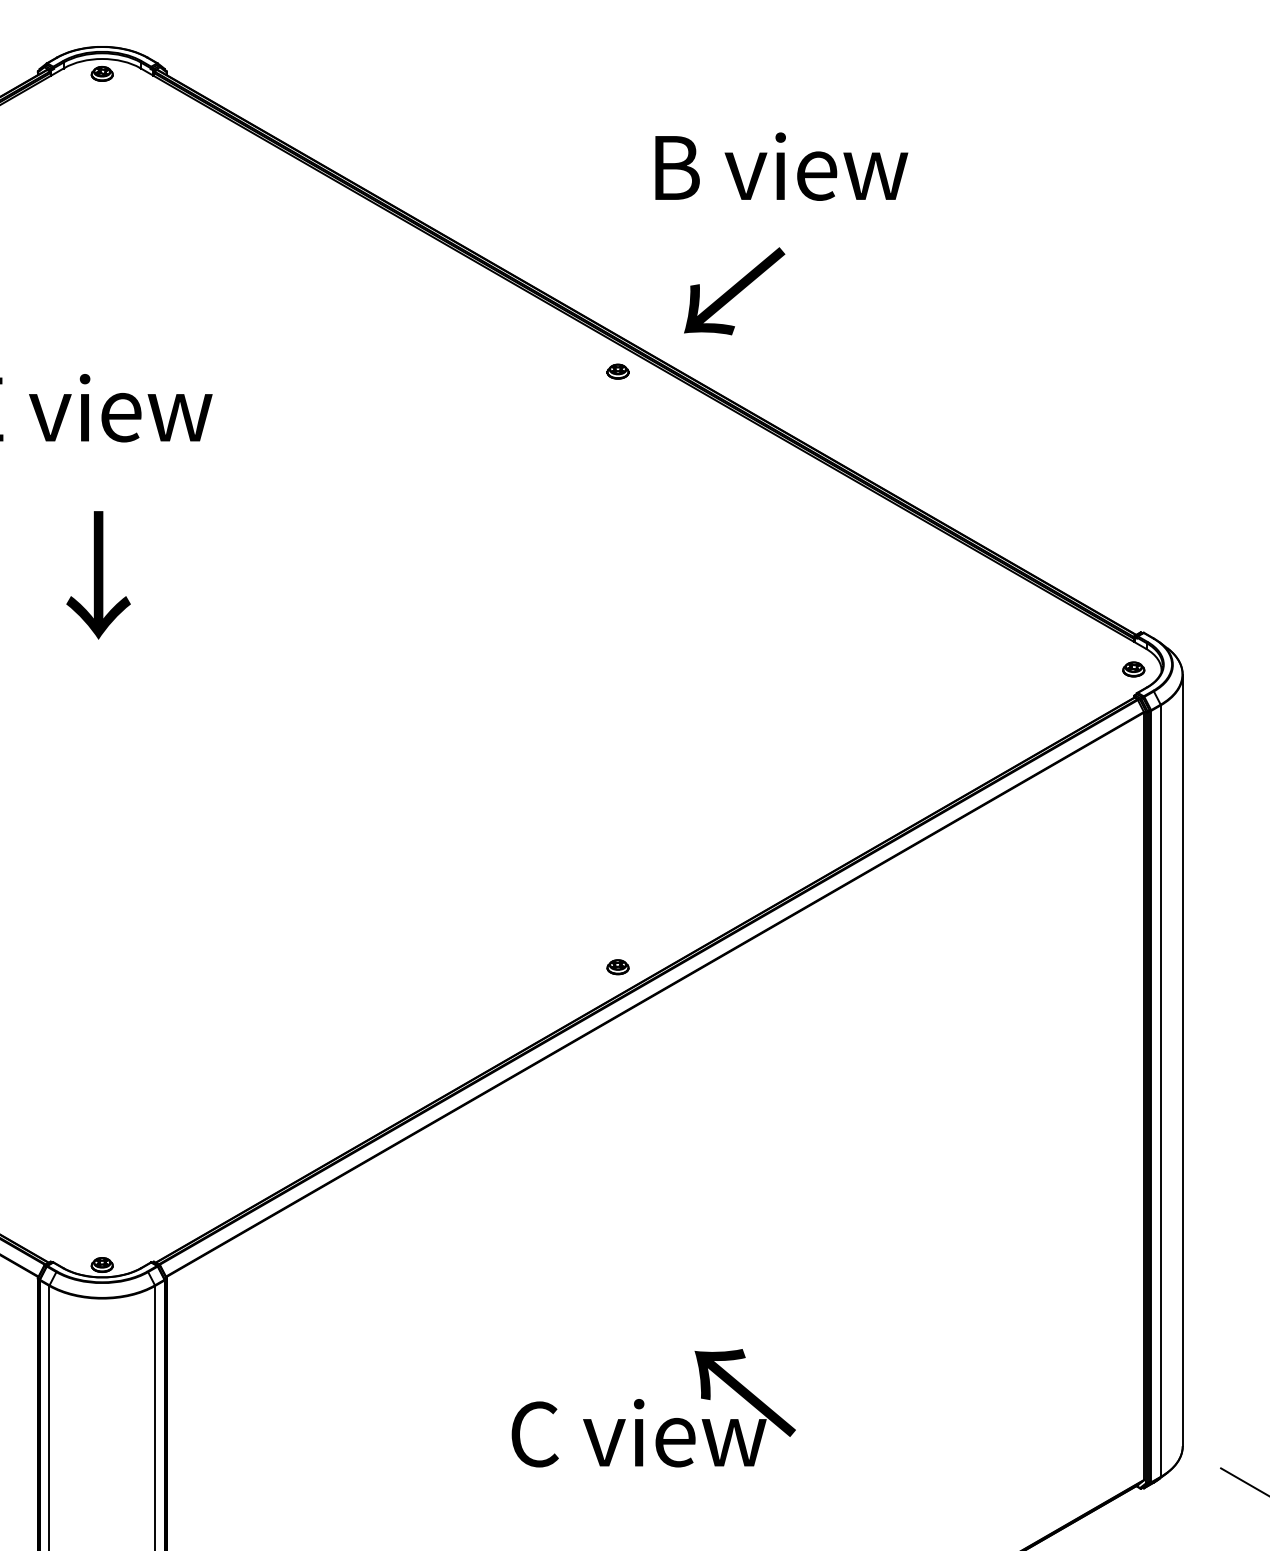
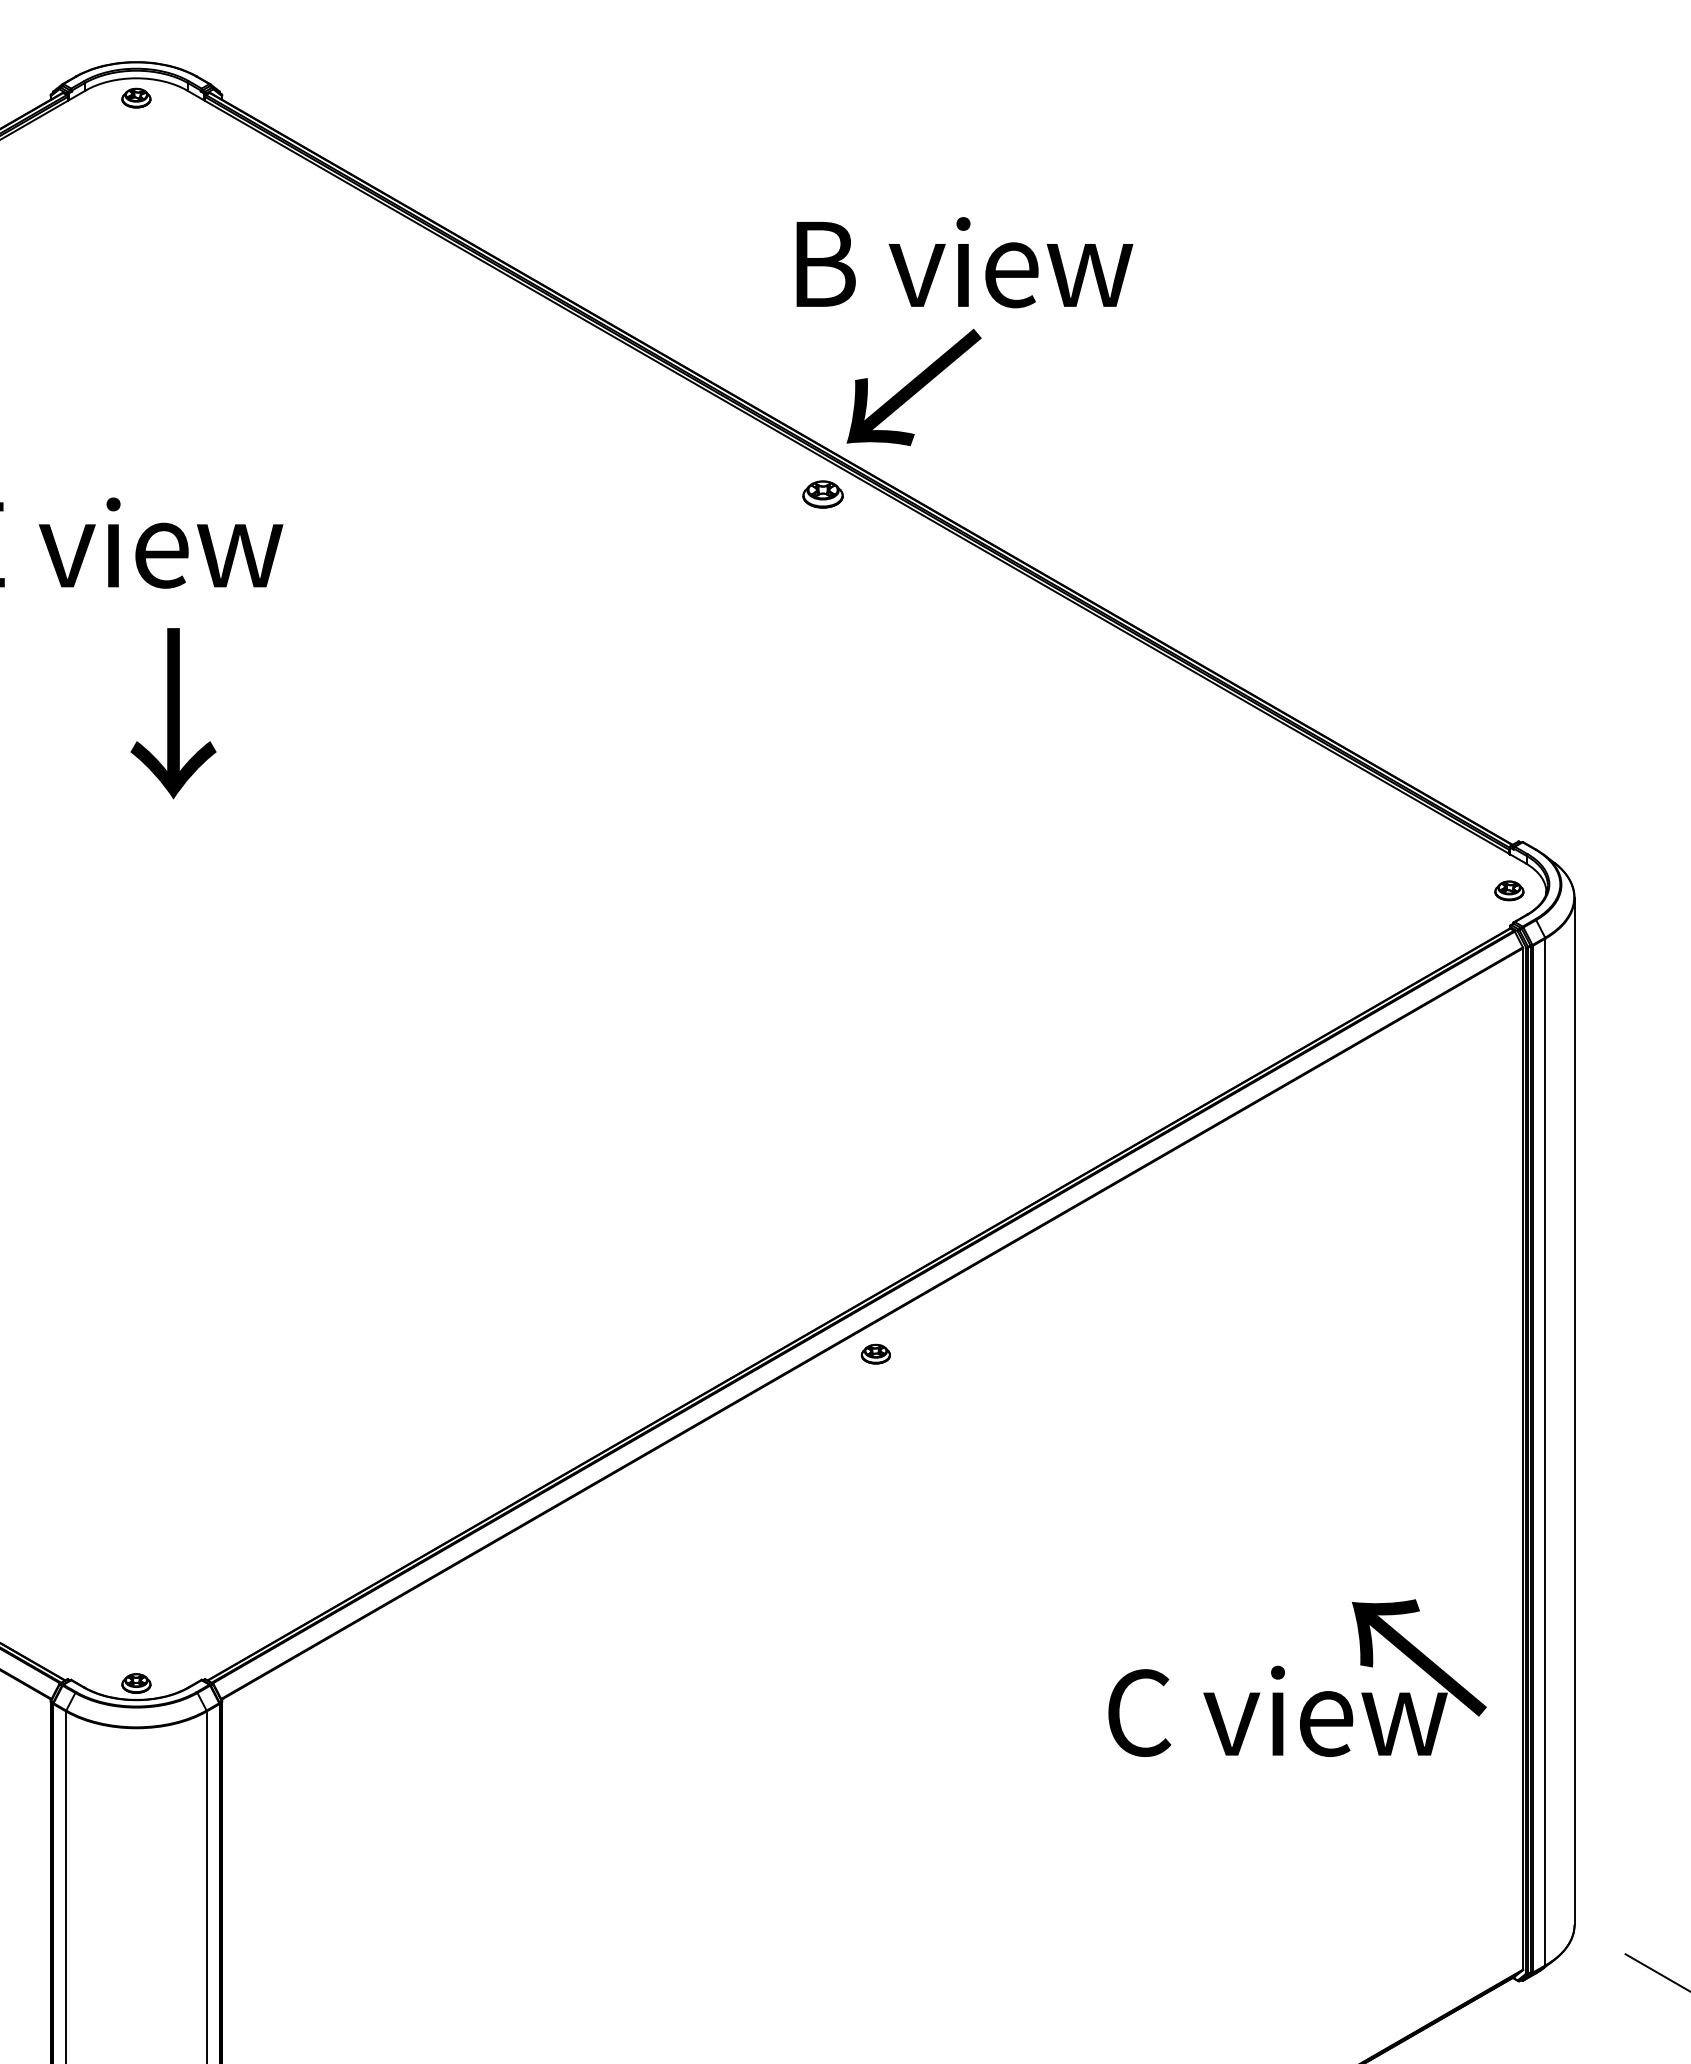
text: (781, 166) -> (964, 262), moved
text: (734, 291) -> (913, 387), moved
part: (617, 371) -> (822, 494), size x1.4
text: (98, 575) -> (173, 713), moved
part: (617, 966) -> (875, 1353), moved
text: (653, 1407) -> (1297, 1677), moved

